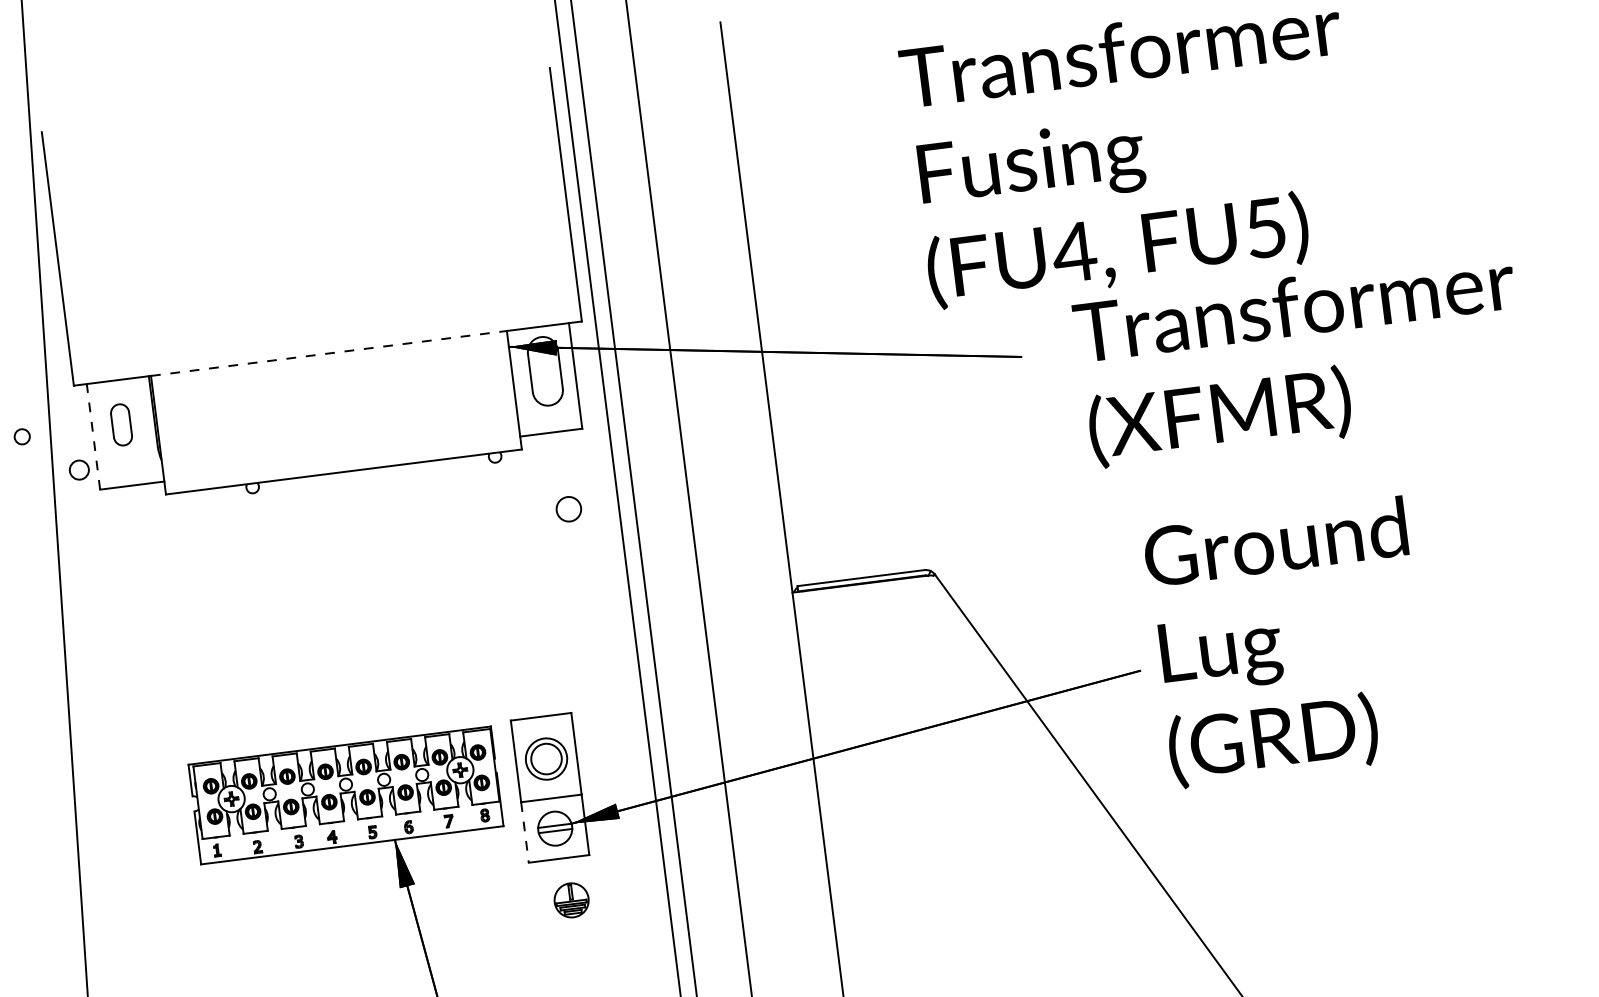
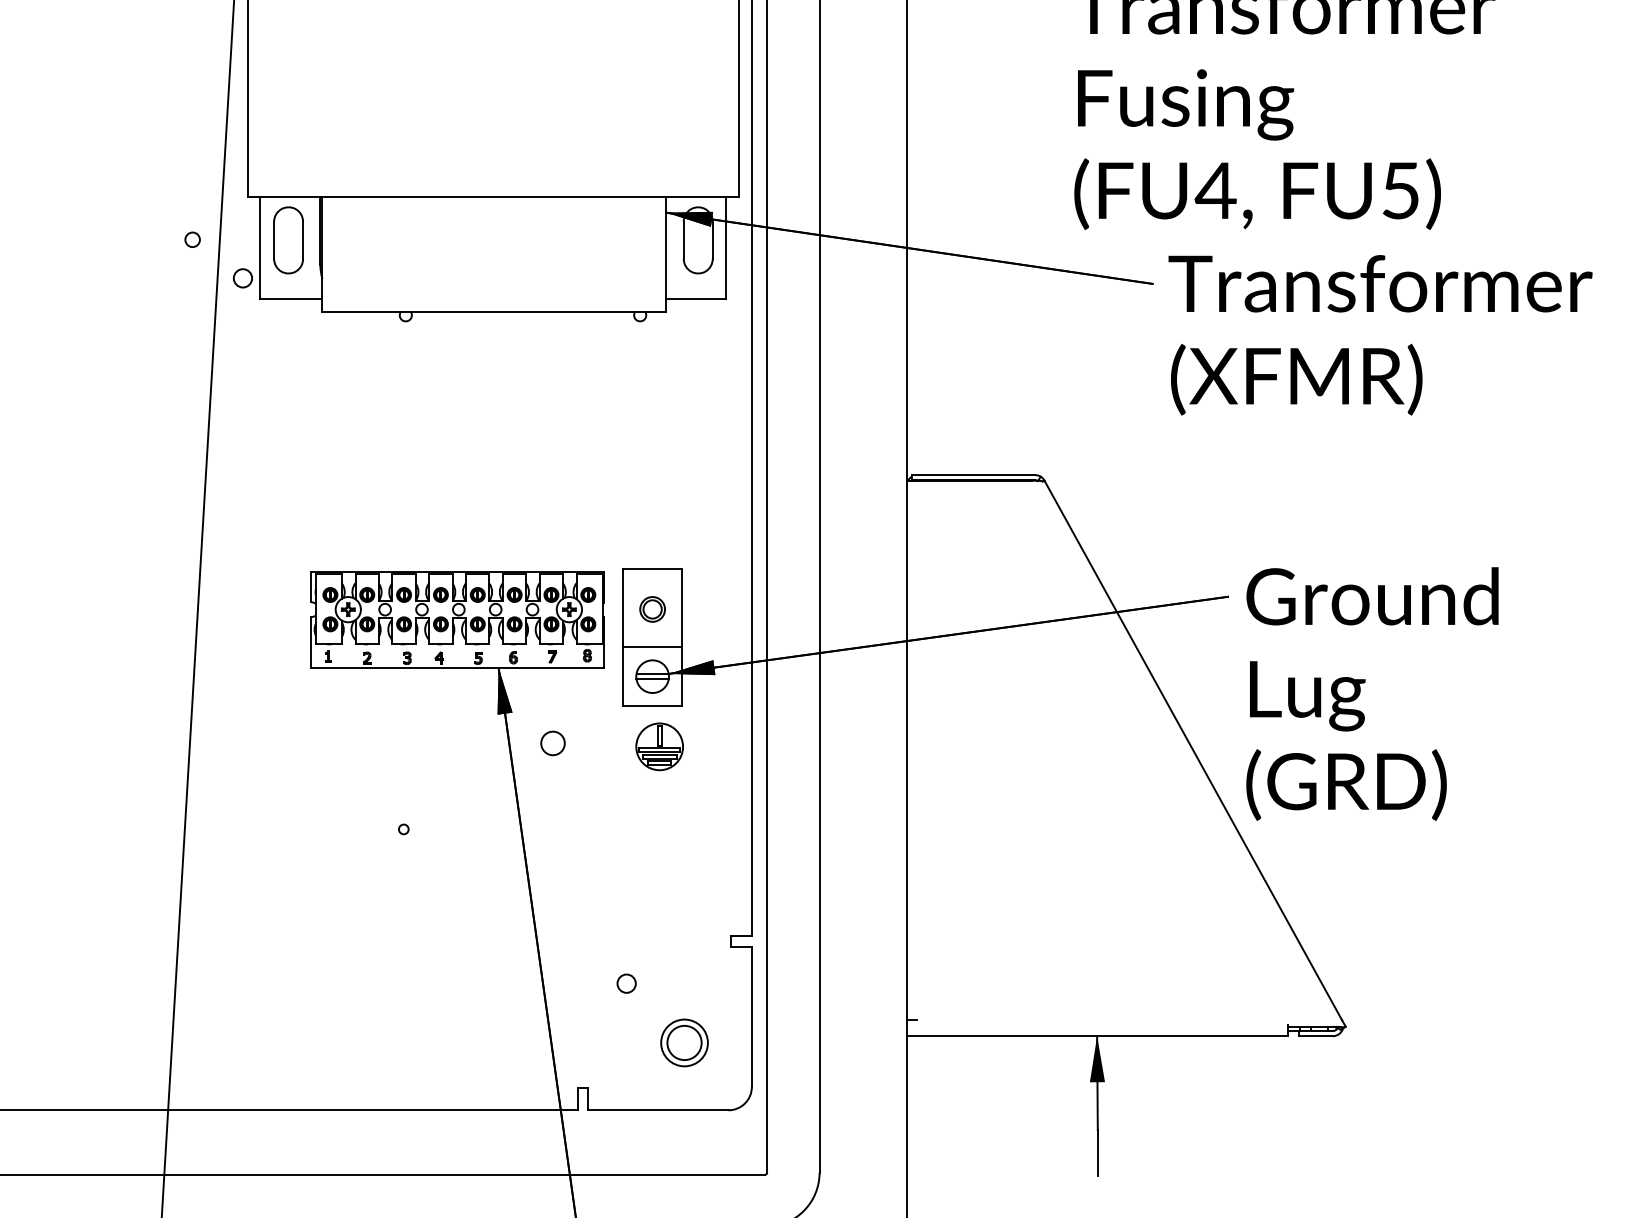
line: (329, 353) -> (494, 197), dashed -> solid
text: (1301, 360) -> (1380, 335), moved
part: (121, 424) -> (288, 240), size x1.67
line: (93, 435) -> (260, 247), dashed -> solid
circle: (568, 509) -> (552, 743), moved
text: (1288, 642) -> (1372, 693), moved
part: (546, 759) -> (652, 609), size x0.62
line: (525, 833) -> (623, 677), dashed -> solid
part: (571, 900) -> (659, 746), size x1.43

